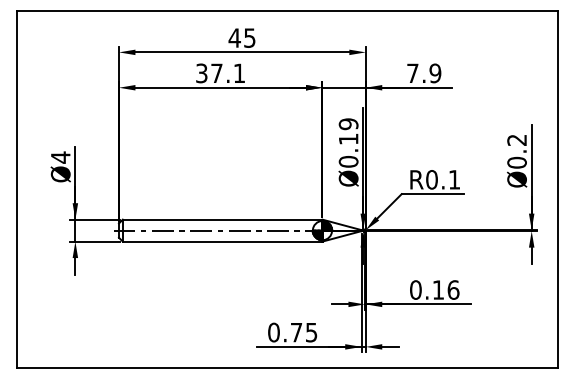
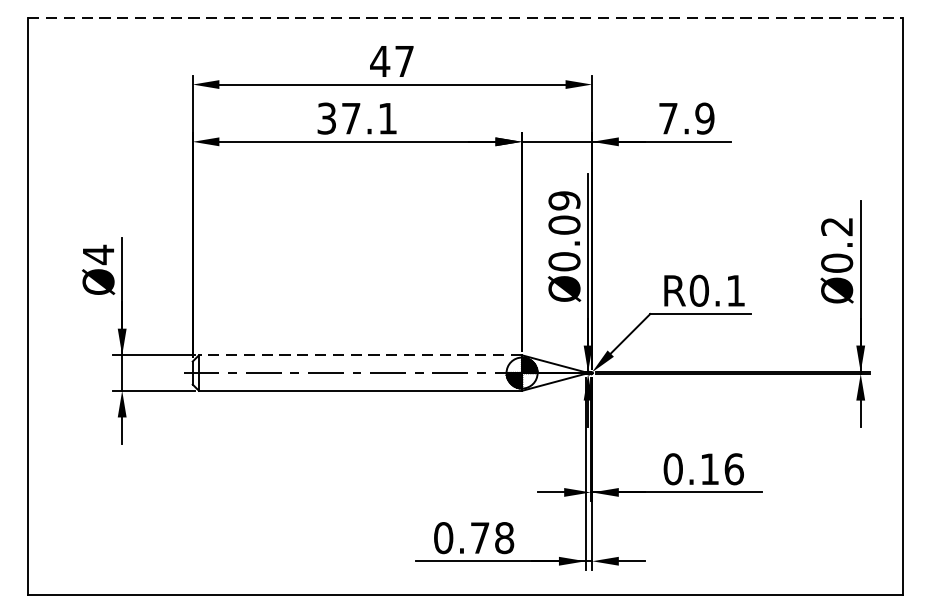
line: (287, 11) -> (465, 18), solid -> dashed
text: (249, 37) -> (403, 60), 45 -> 47
text: (348, 139) -> (564, 225), Ø0.19 -> Ø0.09
line: (222, 219) -> (360, 355), solid -> dashed
text: (311, 332) -> (504, 537), 0.75 -> 0.78

